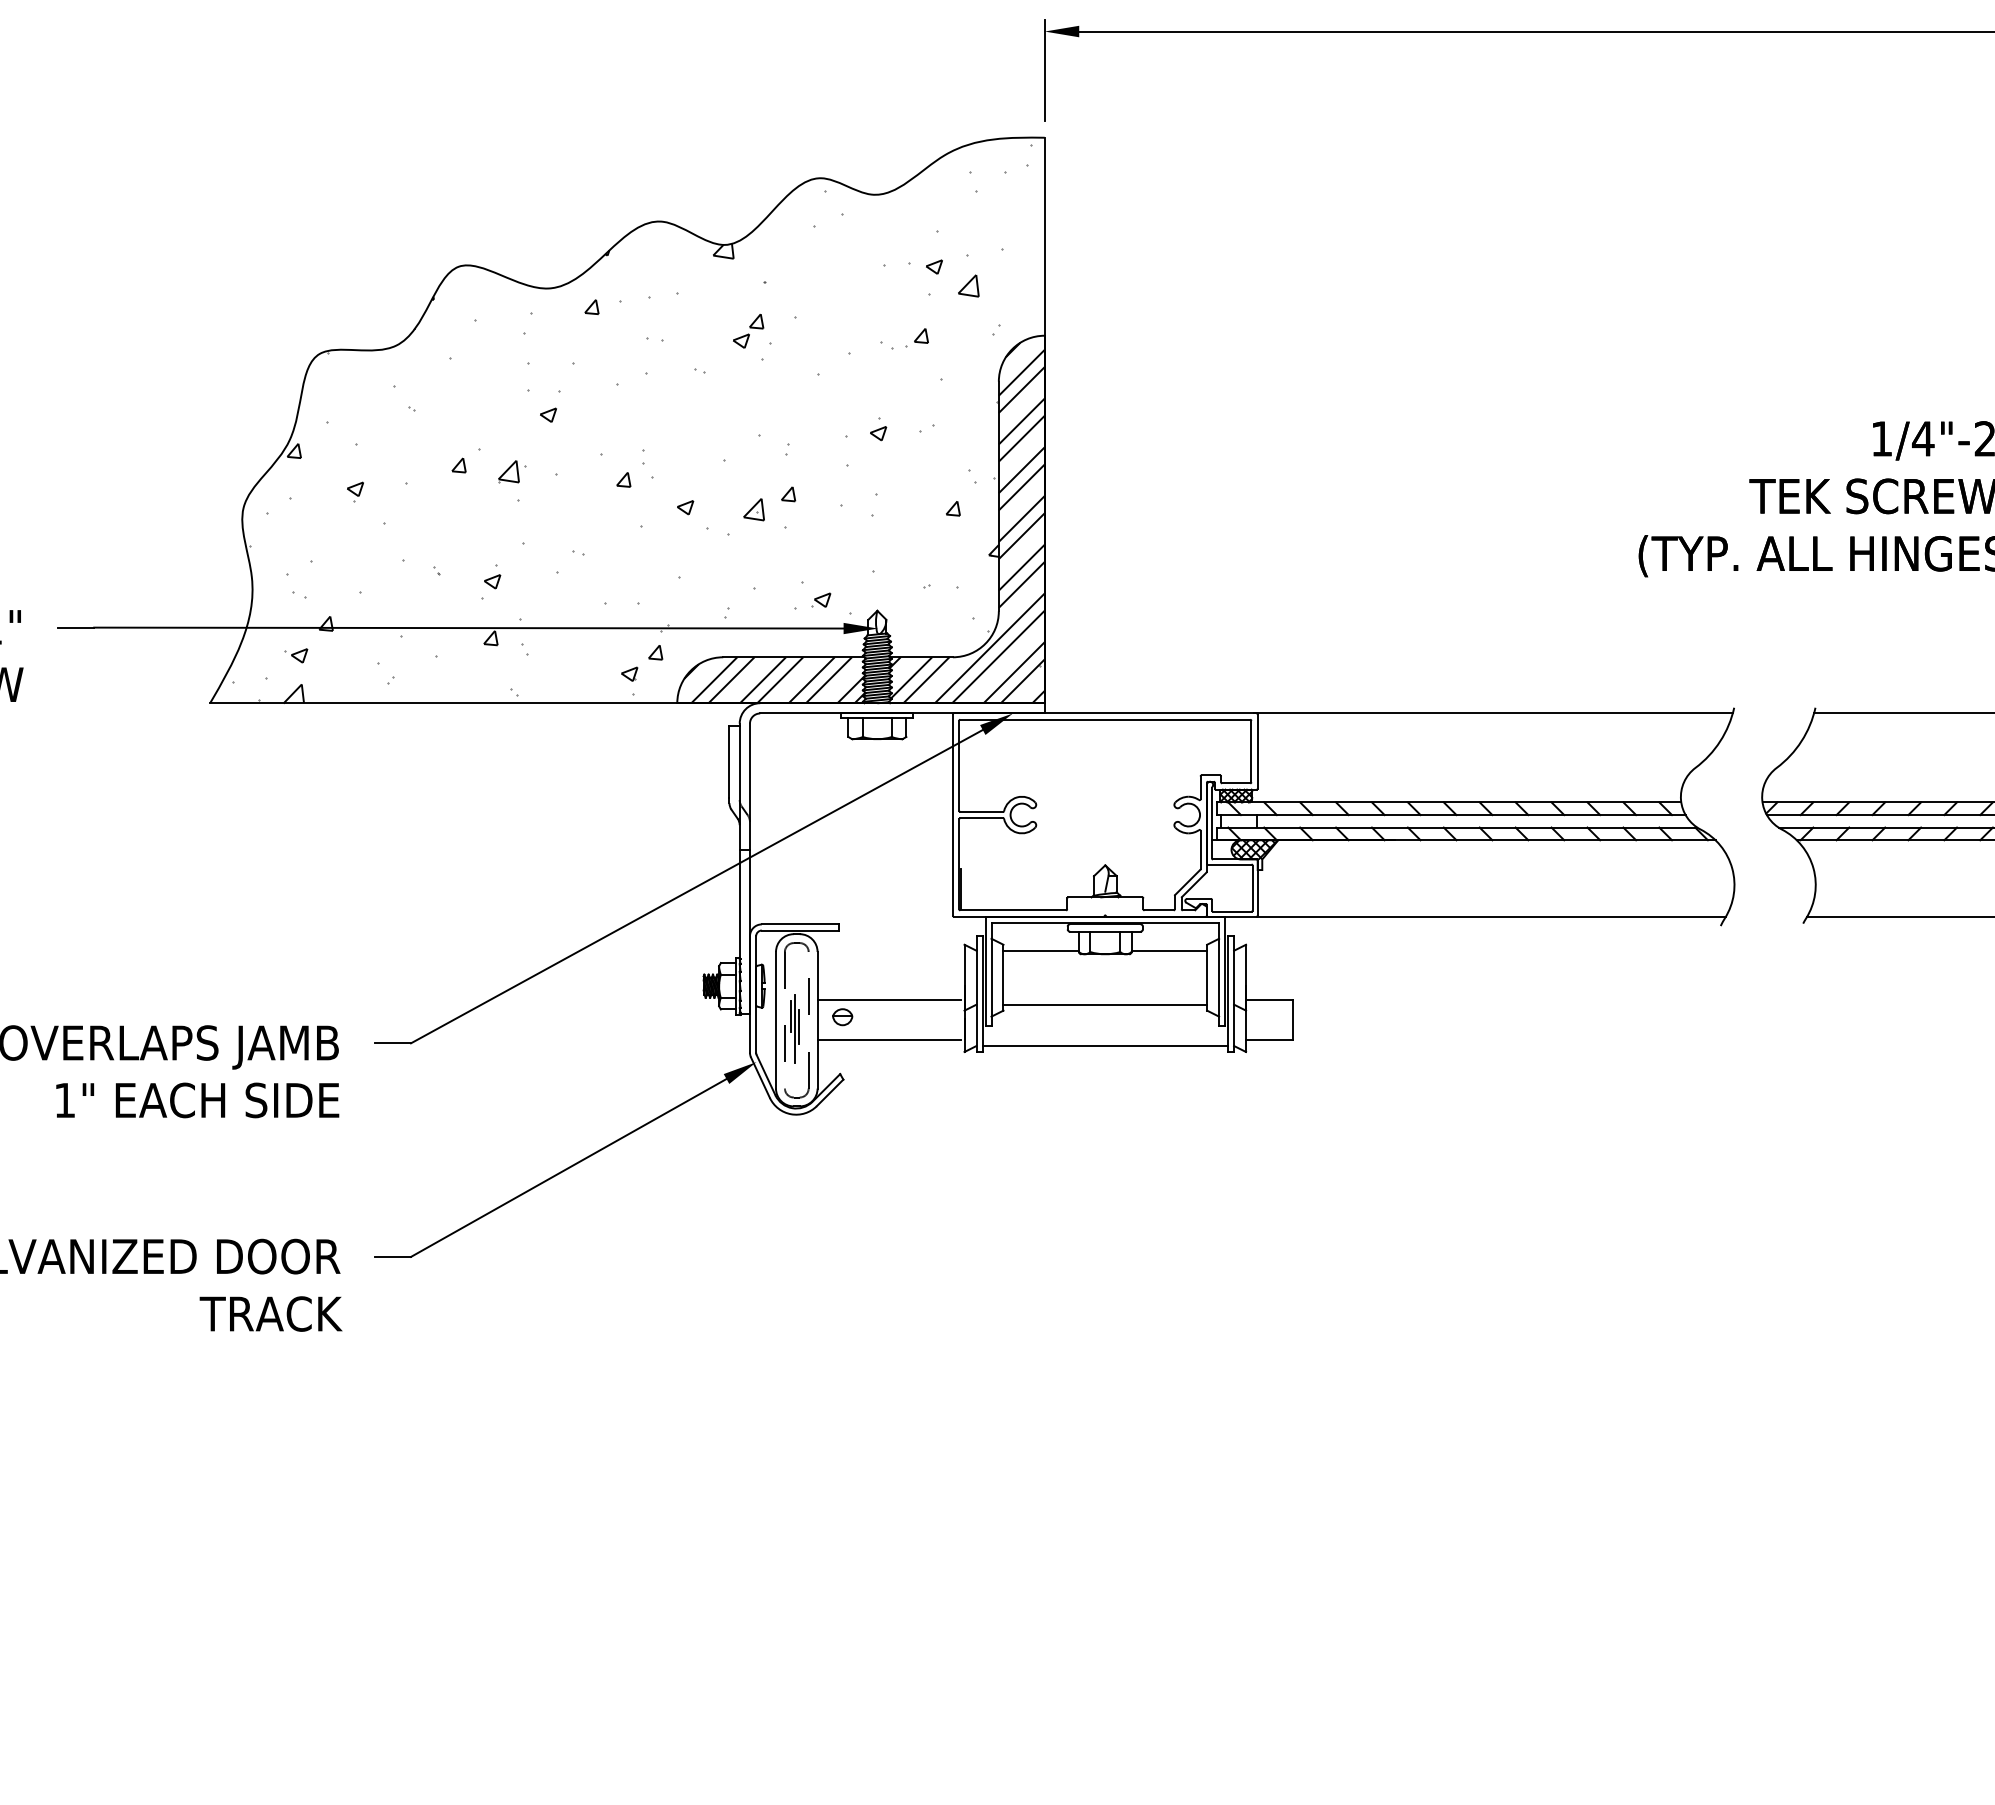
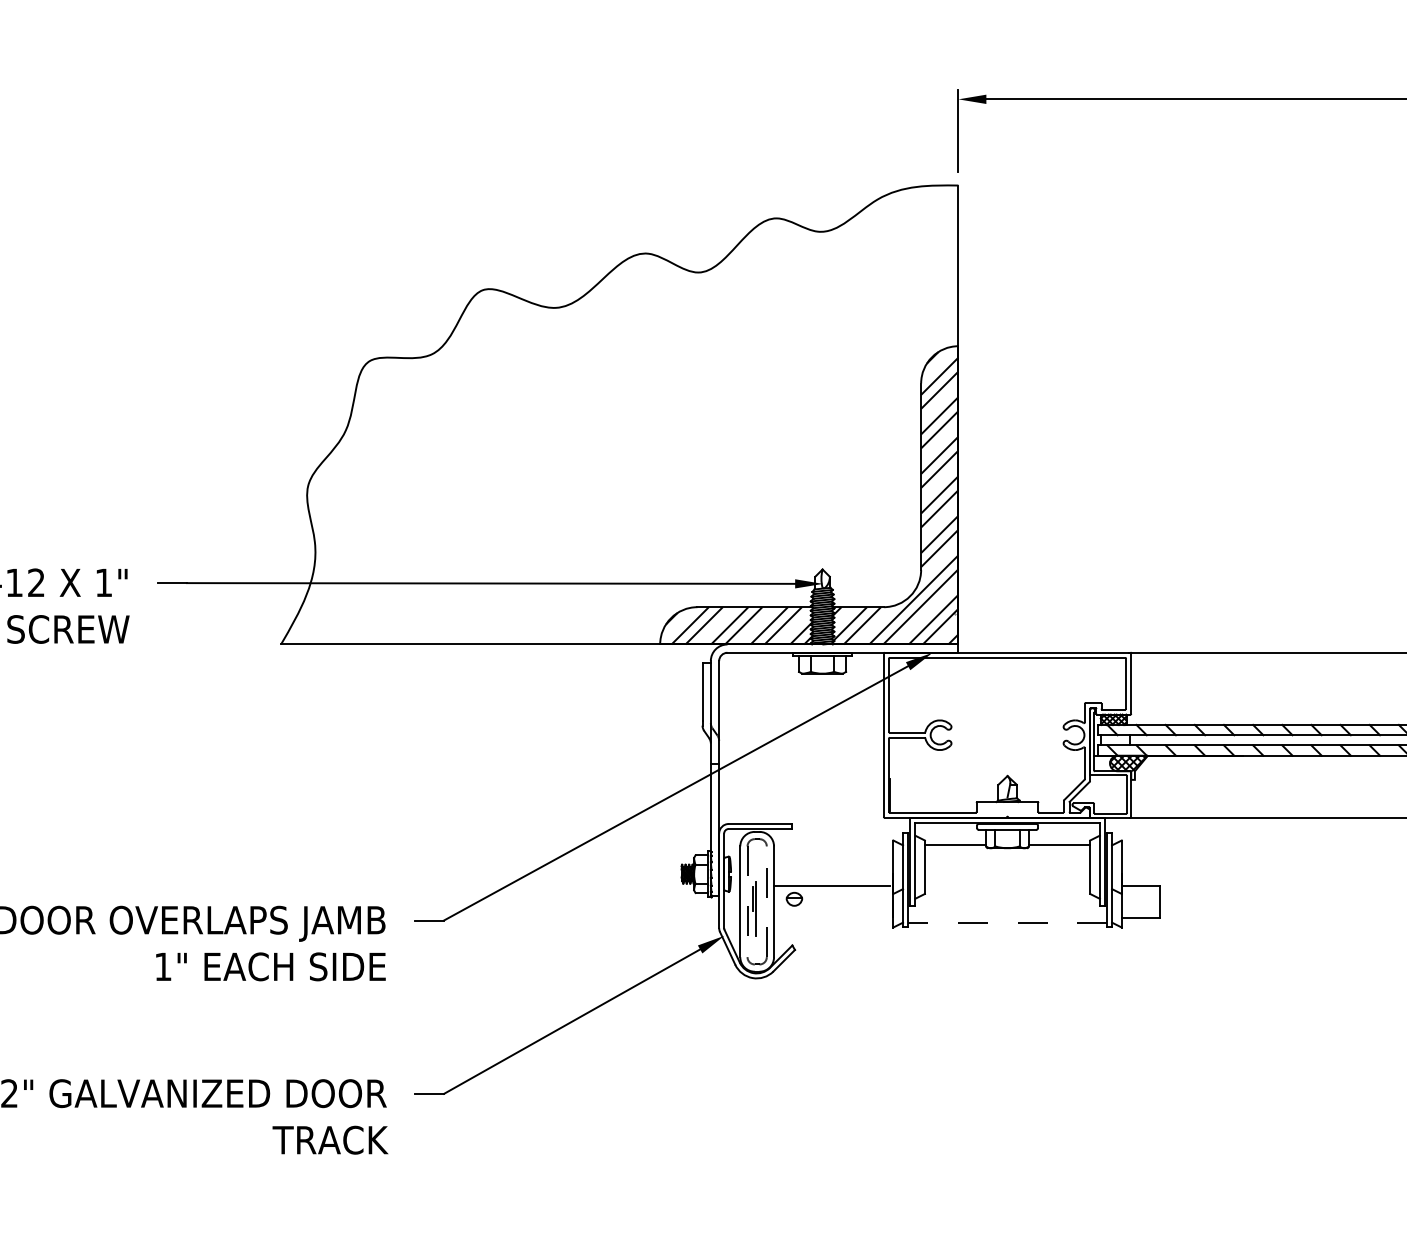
hatch: (631, 423) -> (623, 417), removed
line: (1105, 1004) -> (1007, 888), removed
line: (798, 1026) -> (758, 906), removed
line: (889, 1040) -> (832, 918), removed
line: (1105, 1046) -> (1007, 923), solid -> dashed

